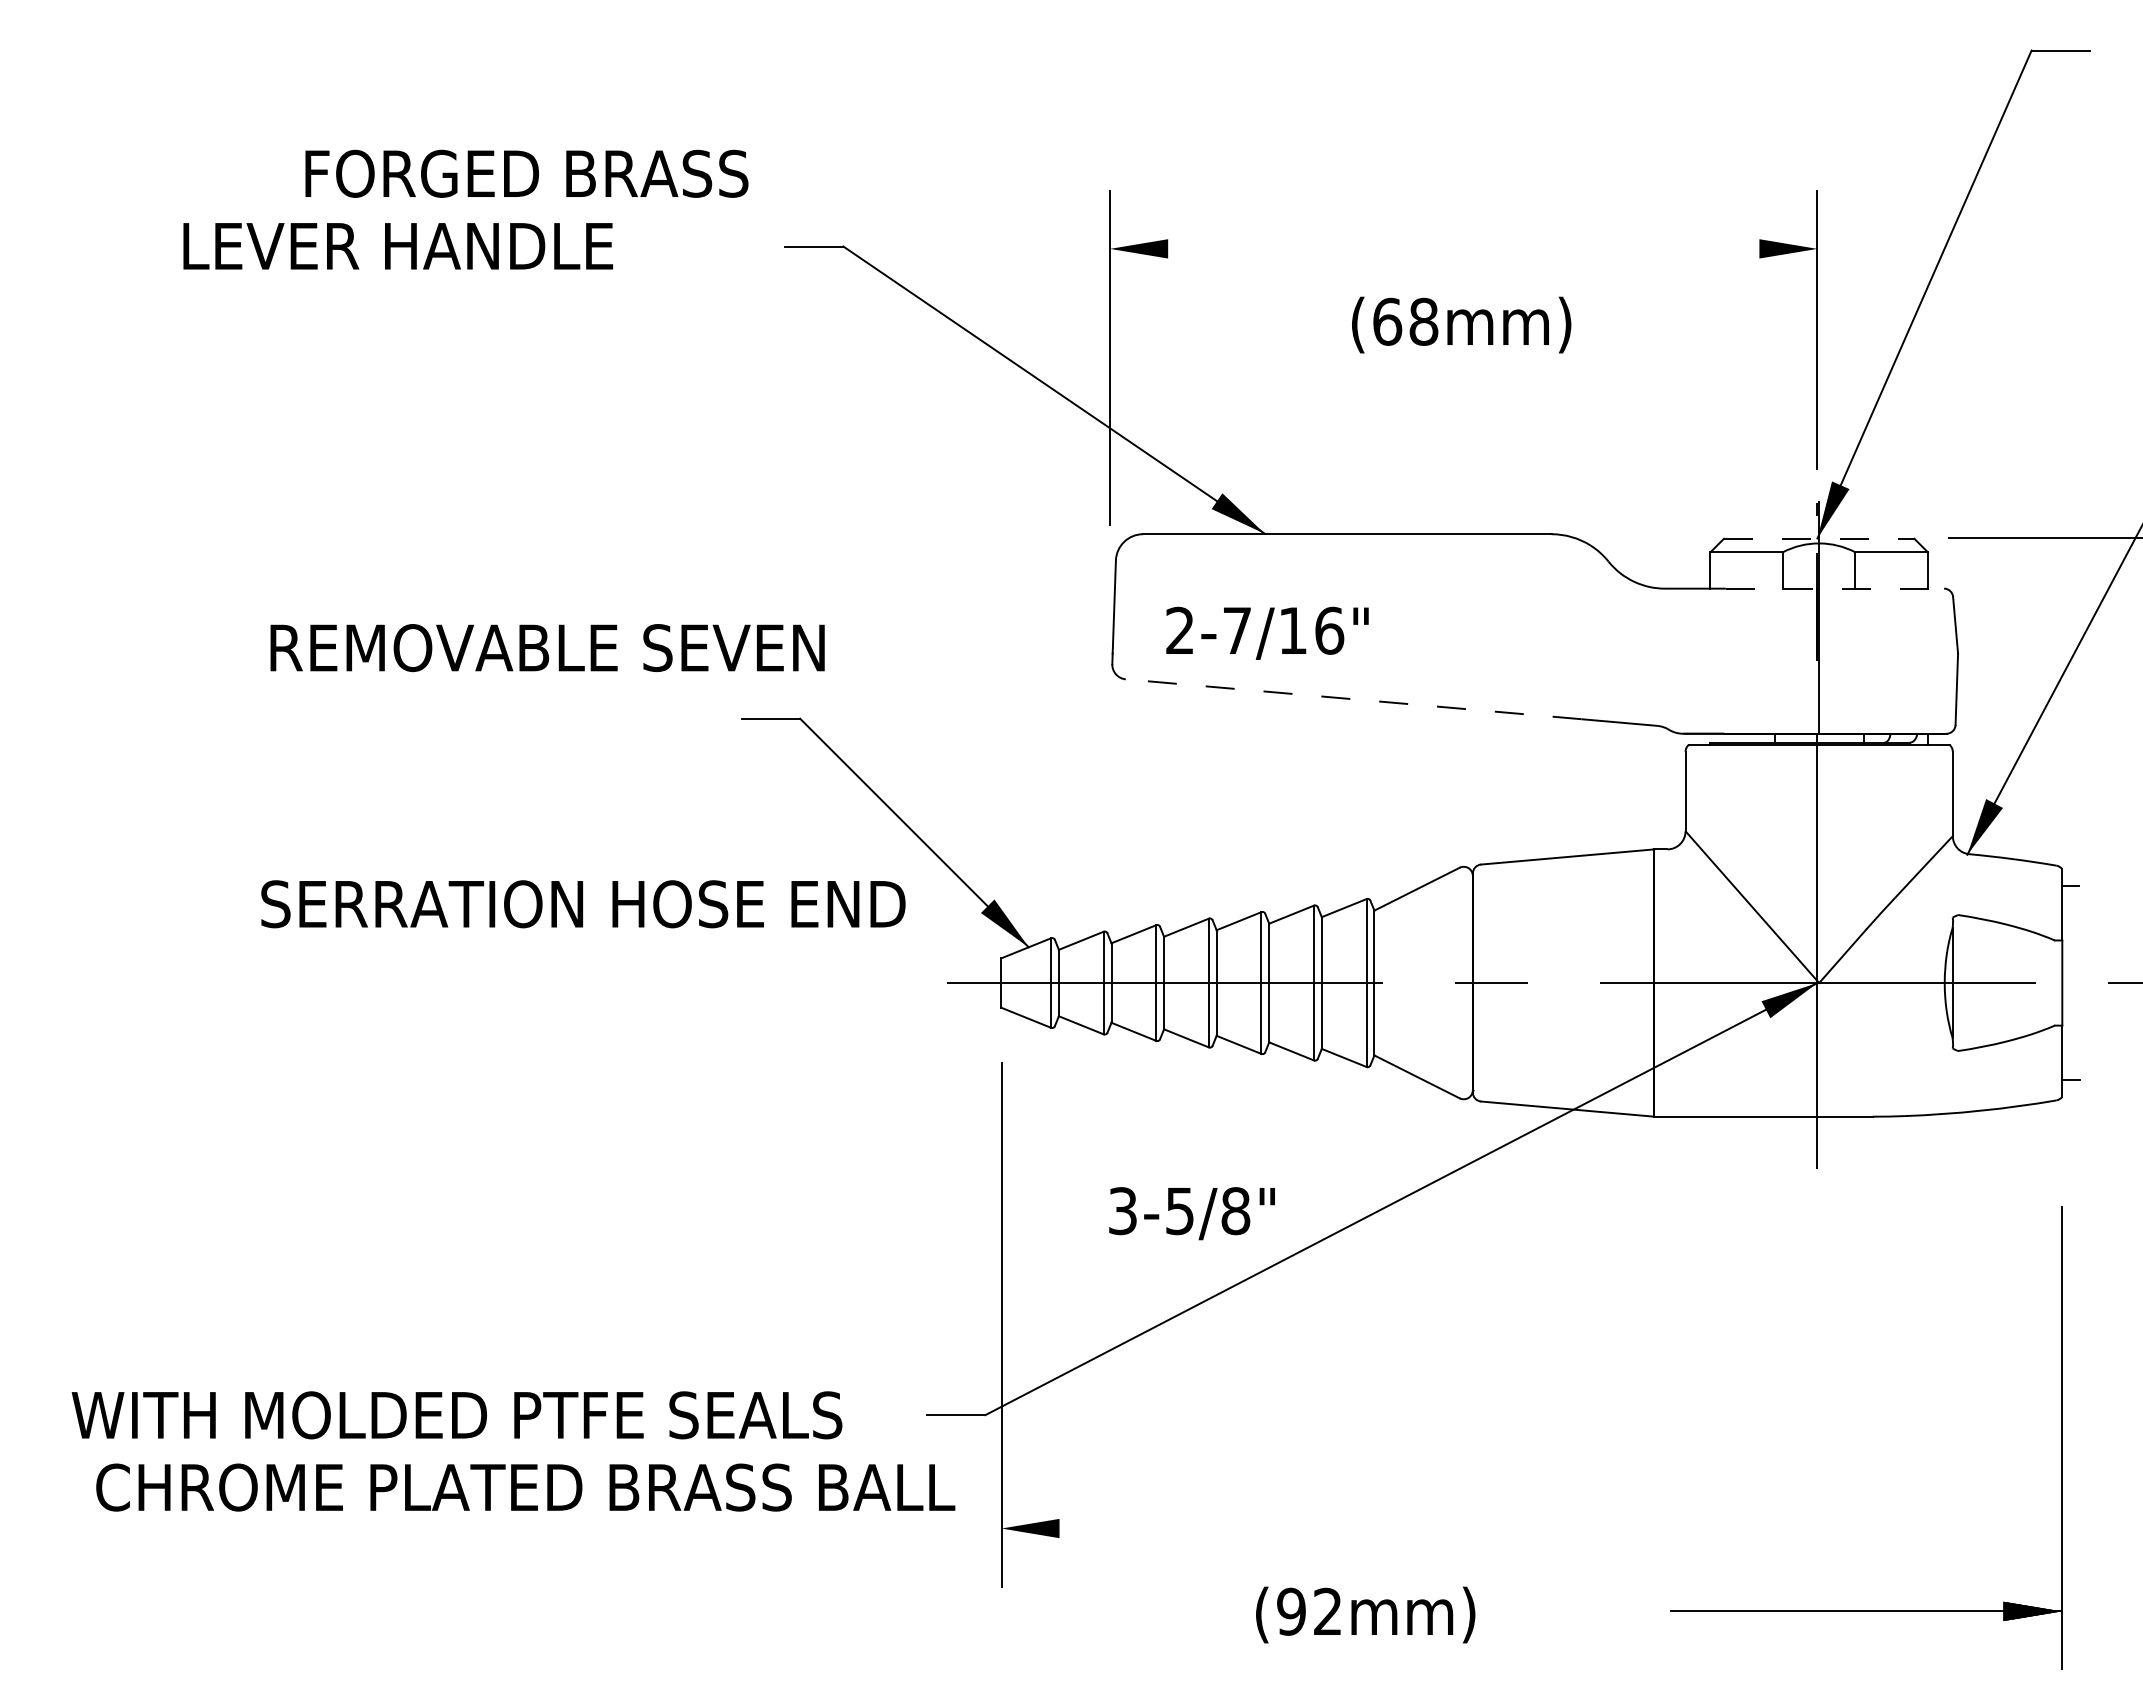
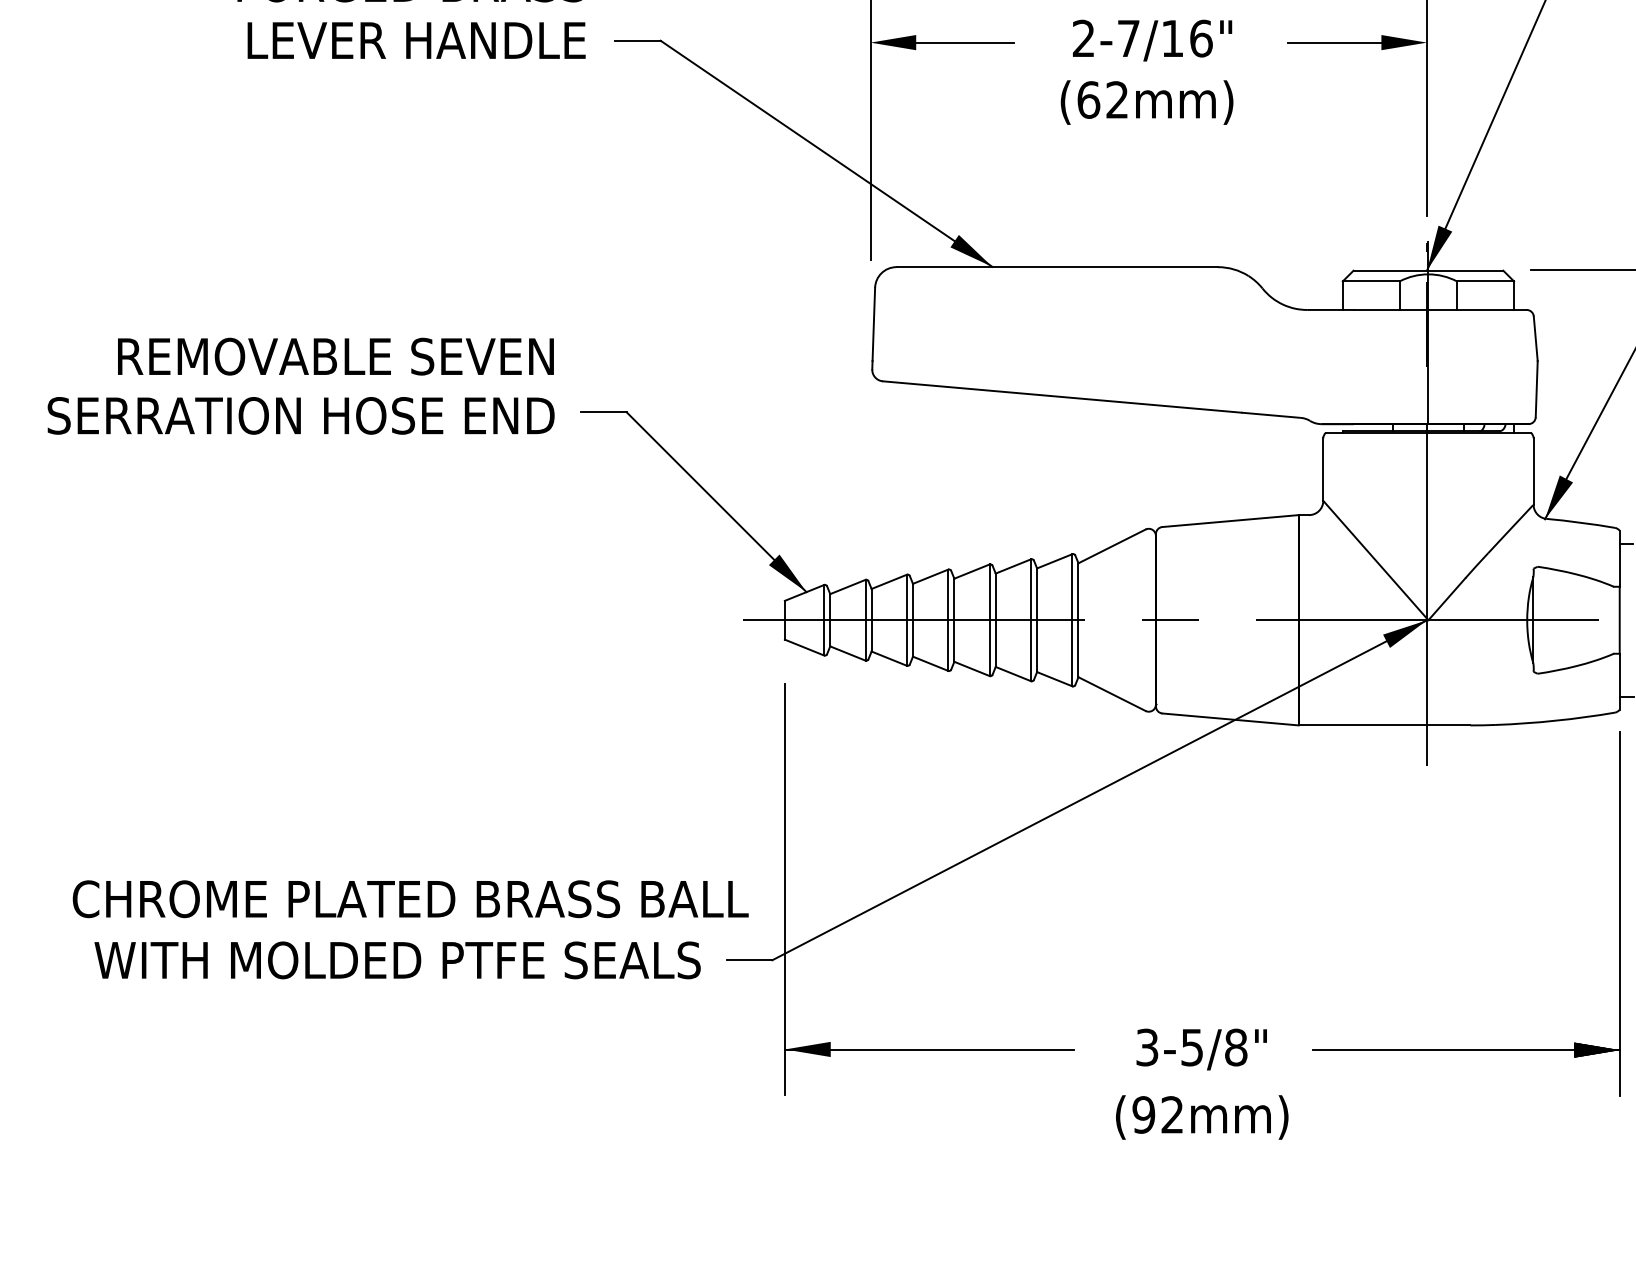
text: (397, 246) -> (416, 40), moved
line: (1230, 248) -> (965, 42), added
line: (1699, 248) -> (1334, 42), added
text: (1423, 321) -> (1117, 99), (68mm) -> (62mm)
line: (1819, 538) -> (1428, 270), dashed -> solid
line: (1835, 588) -> (1441, 309), dashed -> solid
text: (1267, 632) -> (1152, 39), moved
text: (547, 648) -> (335, 357), moved
line: (1353, 699) -> (1062, 397), dashed -> solid
text: (583, 904) -> (301, 416), moved
text: (1191, 1213) -> (1201, 1049), moved
text: (456, 1415) -> (397, 960), moved
text: (525, 1487) -> (410, 899), moved
line: (1184, 1529) -> (929, 1050), added
part: (1866, 1610) -> (1466, 1049), moved
text: (1365, 1614) -> (1202, 1117), moved

